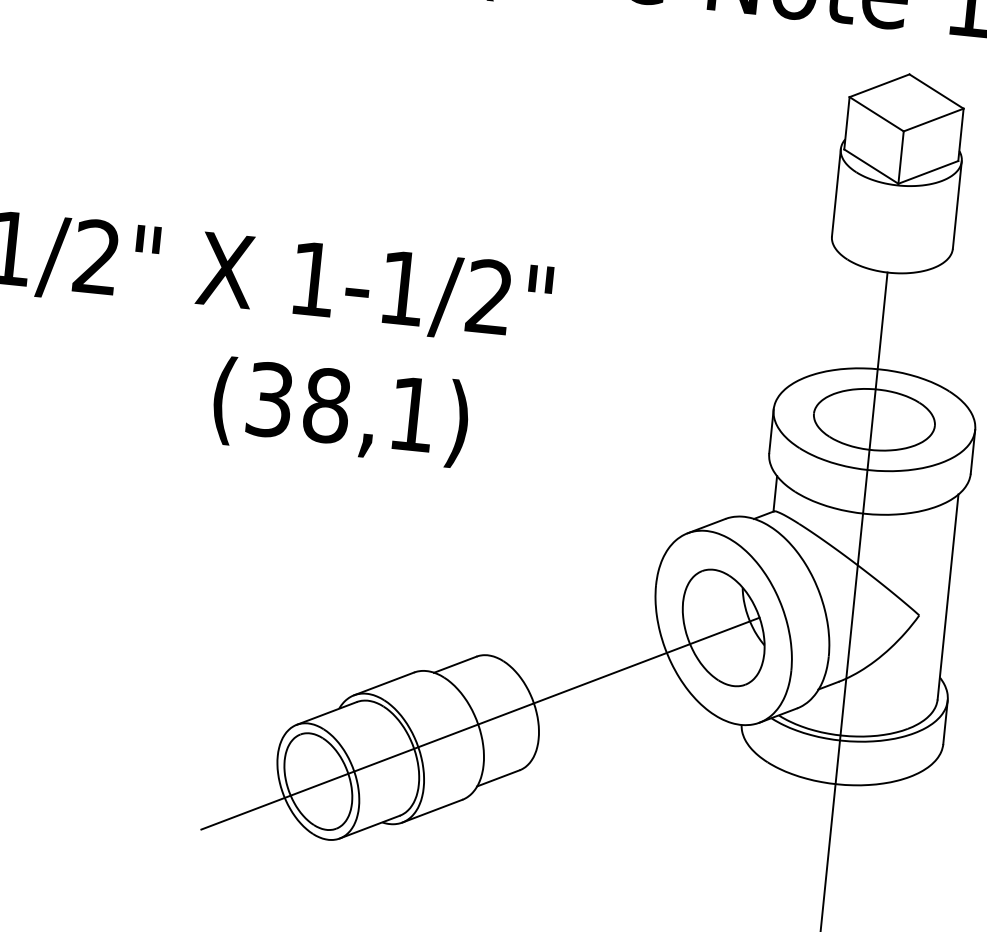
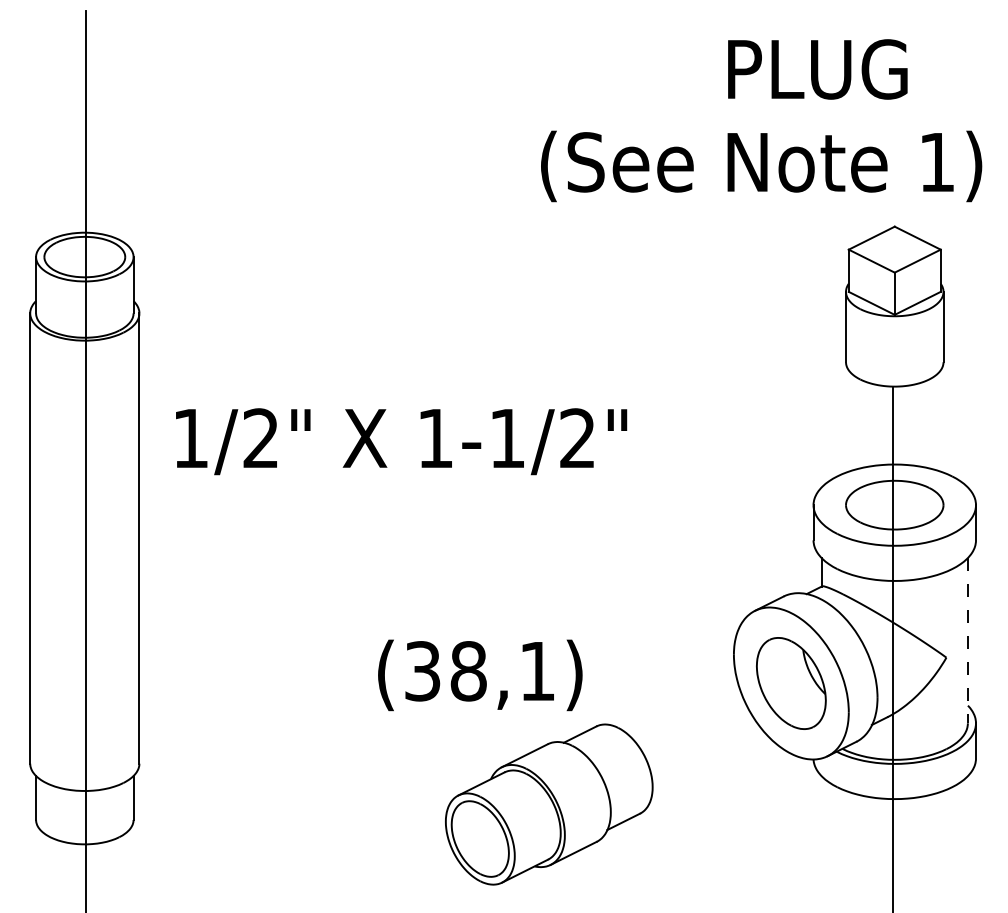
text: (341, 412) -> (480, 675), moved
line: (947, 596) -> (967, 640), solid -> dashed
line: (479, 723) -> (604, 779), removed

